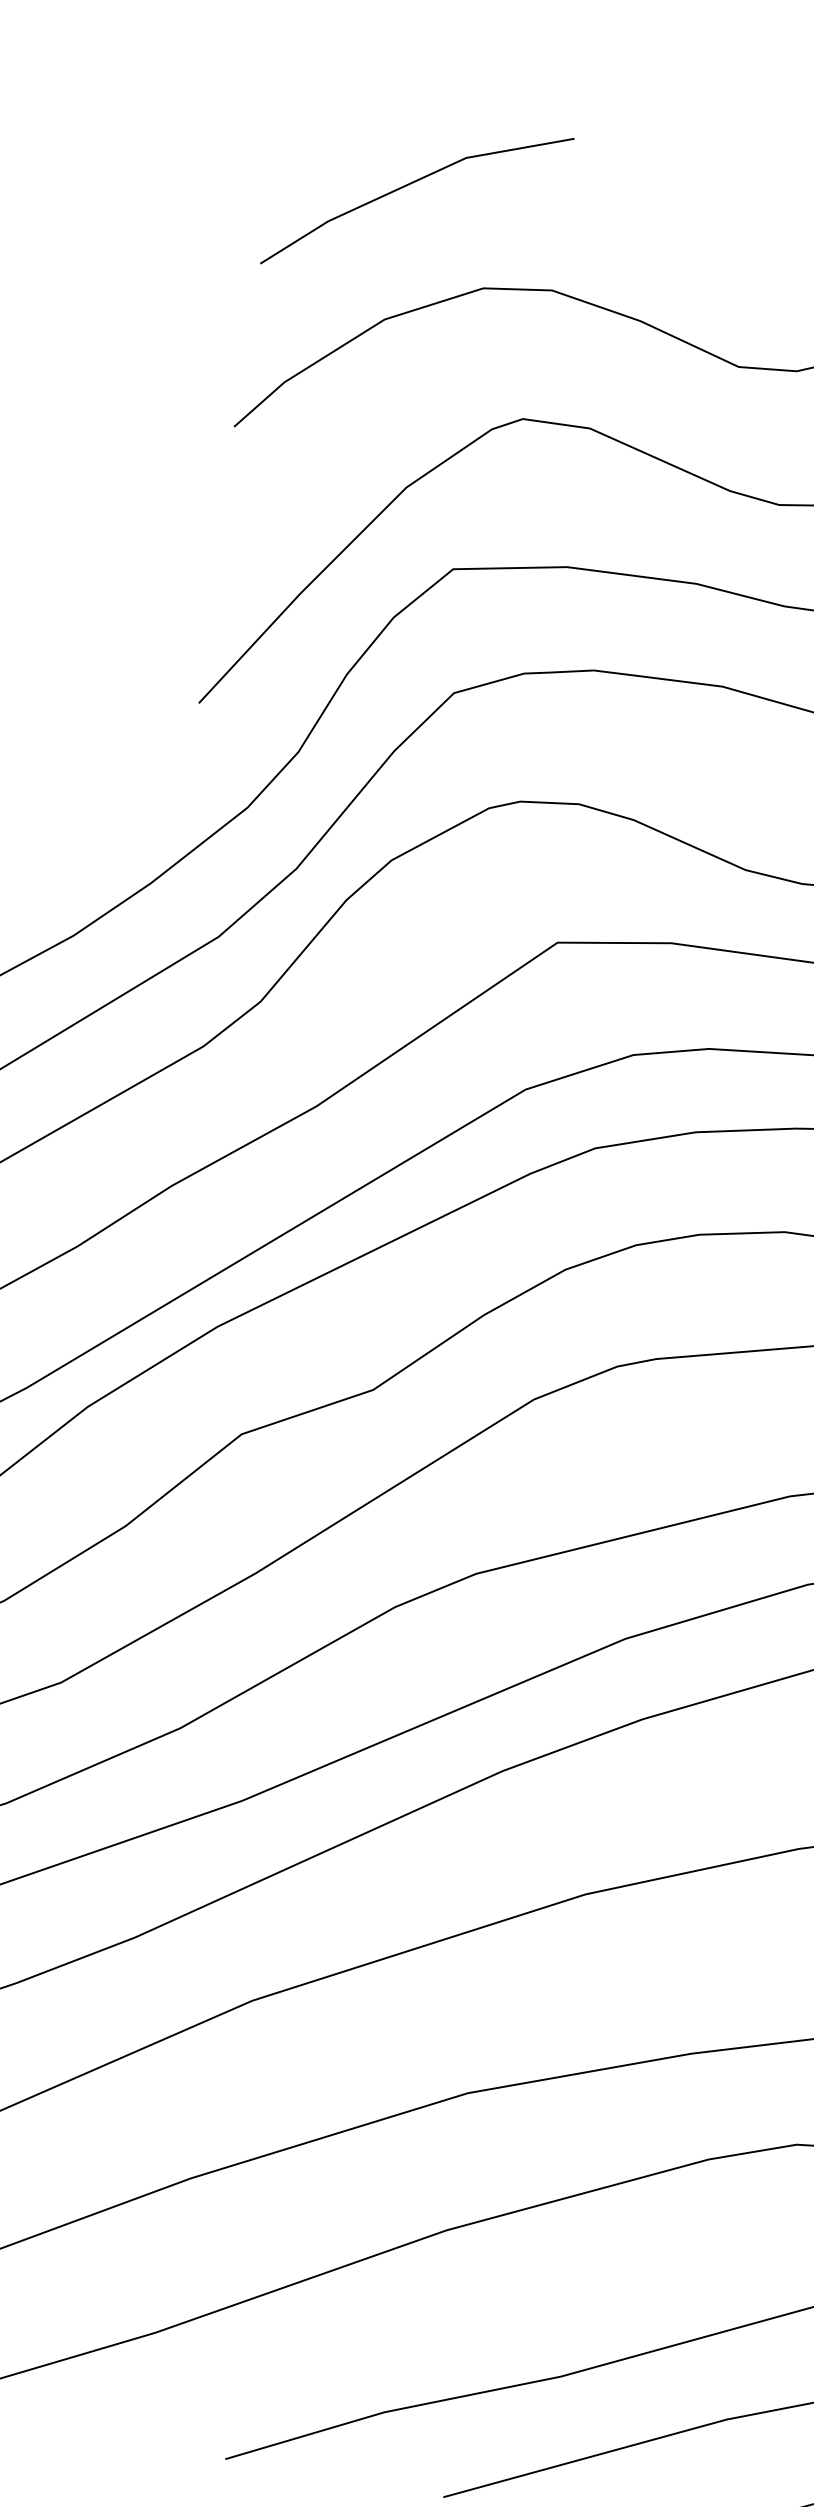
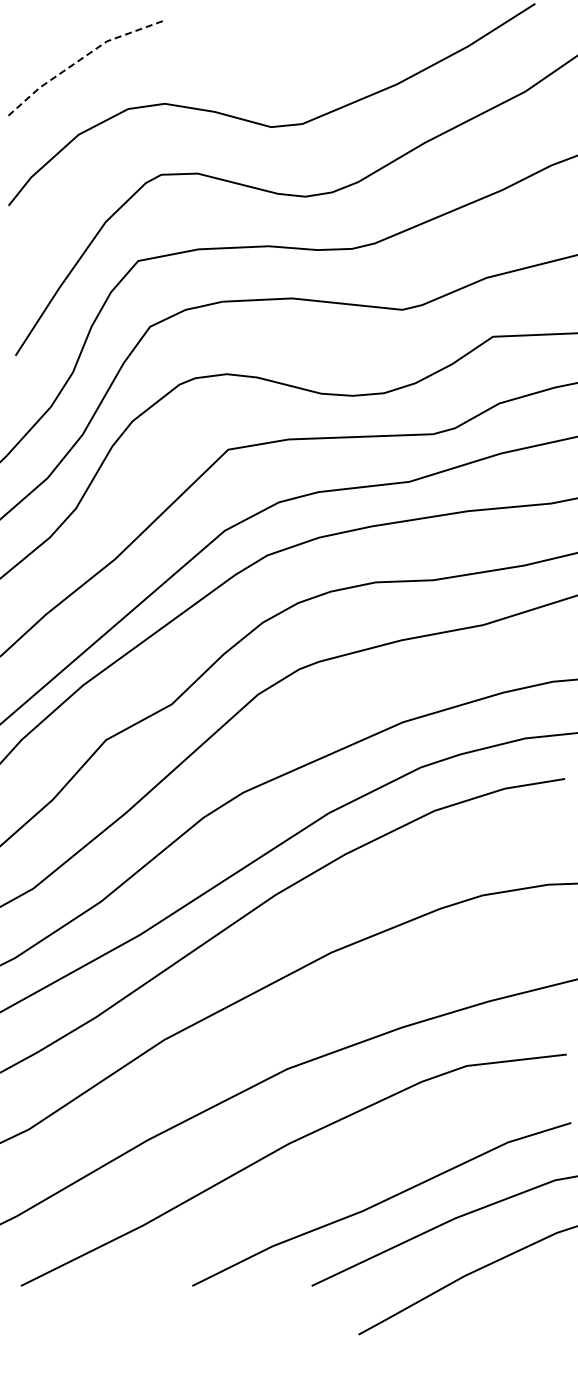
line: (409, 184) -> (79, 60), solid -> dashed

